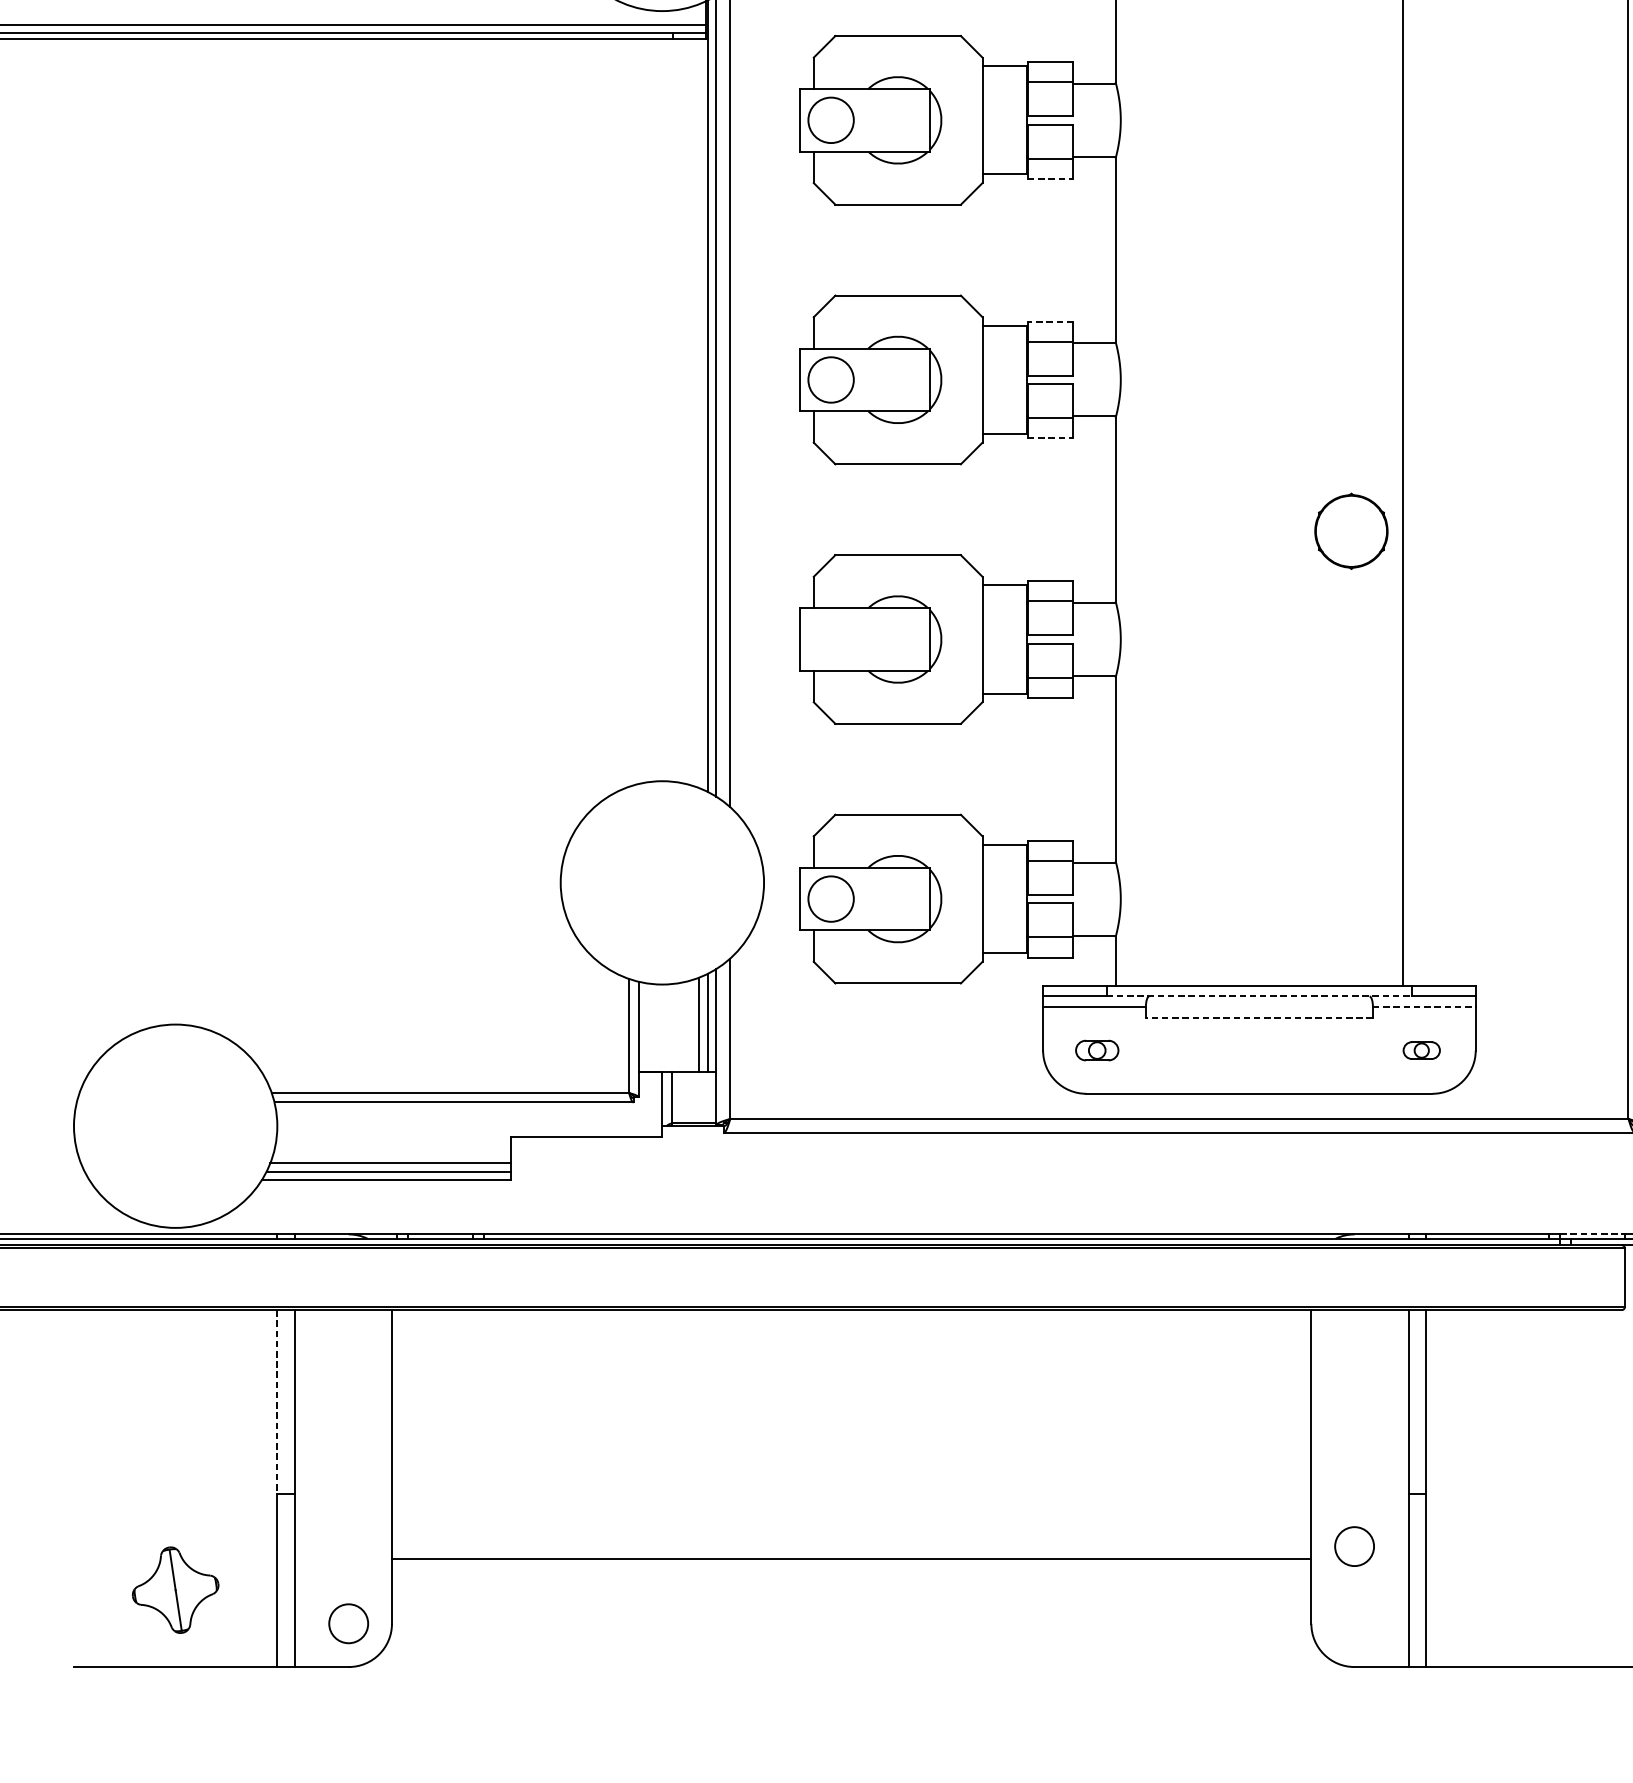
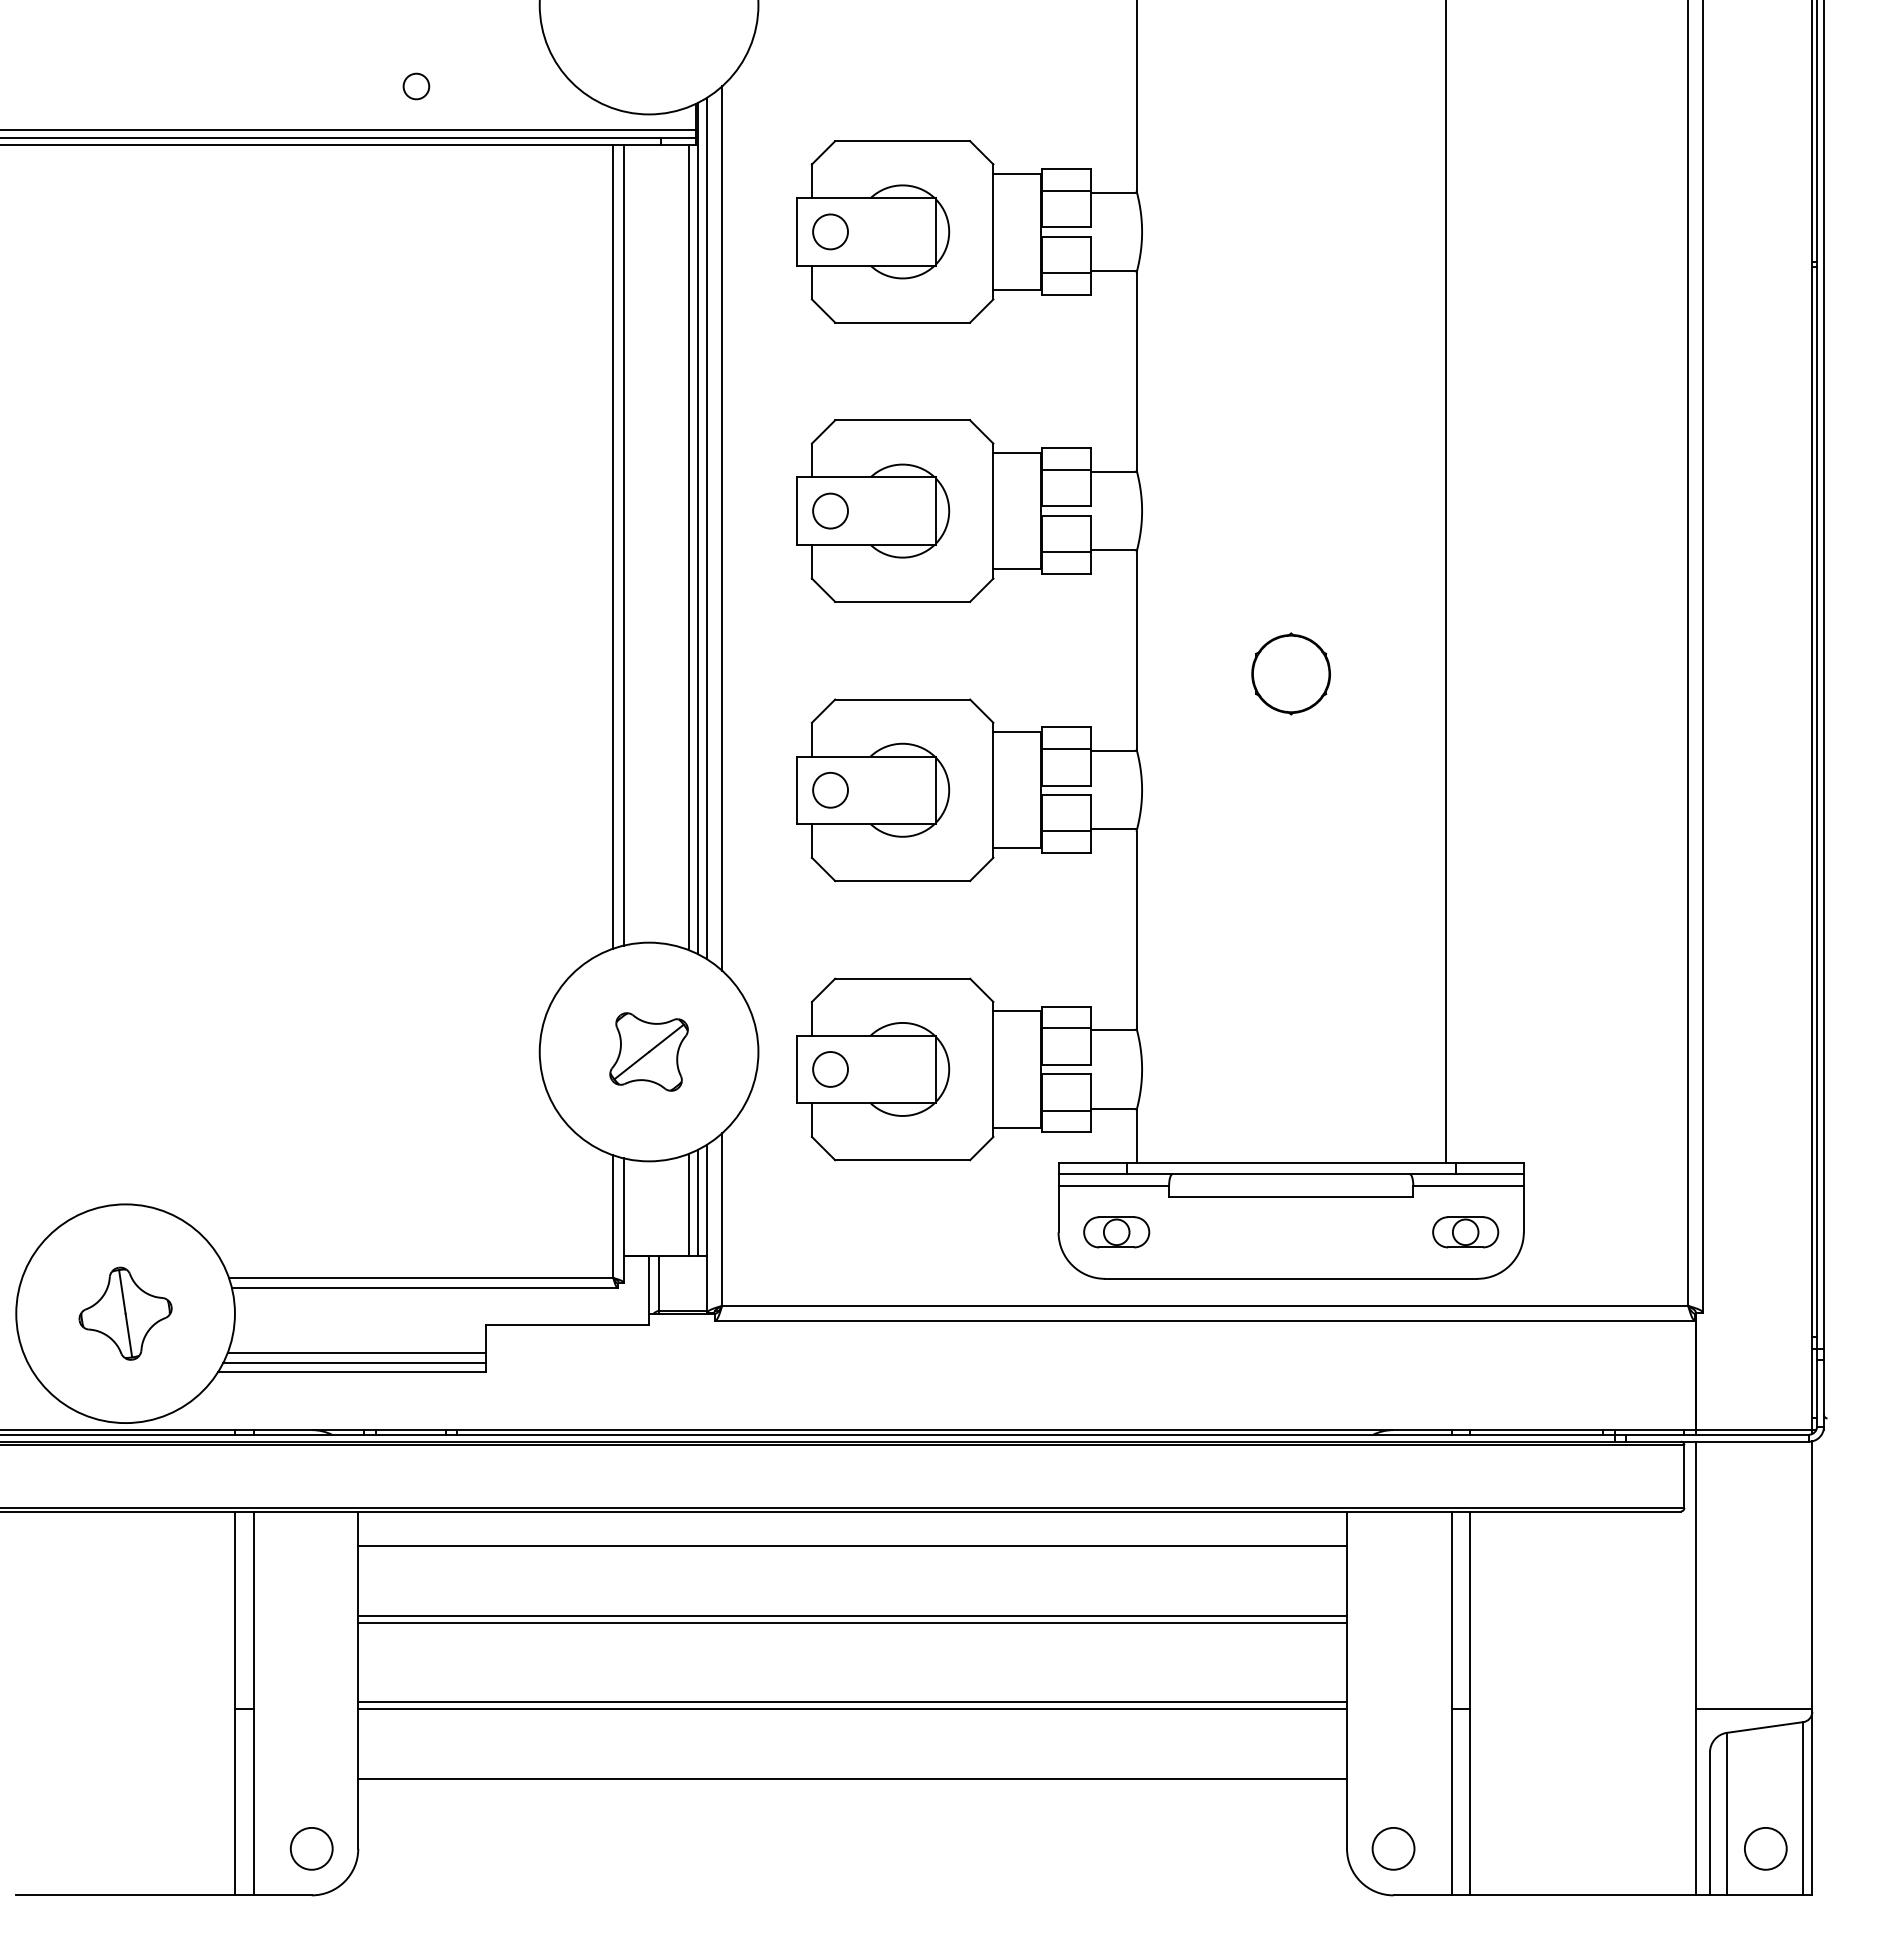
circle: (831, 119) -> (830, 231), size x0.71
line: (1051, 178) -> (1067, 294), dashed -> solid
line: (1050, 321) -> (1066, 448), dashed -> solid
circle: (831, 379) -> (830, 510), size x0.71
line: (638, 410) -> (623, 544), added
line: (629, 412) -> (613, 546), added
line: (699, 413) -> (688, 547), added
line: (1051, 437) -> (1067, 573), dashed -> solid
part: (1350, 530) -> (1290, 673), moved
circle: (831, 639) -> (830, 790), added
part: (661, 882) -> (648, 1051), added
circle: (831, 899) -> (830, 1069), size x0.71
line: (1259, 996) -> (1291, 1174), dashed -> solid
line: (1425, 1006) -> (1469, 1185), dashed -> solid
line: (1258, 1018) -> (1290, 1197), dashed -> solid
part: (1096, 1050) -> (1116, 1232), size x1.43
part: (1421, 1050) -> (1465, 1232), size x1.67
line: (1592, 1234) -> (1649, 1430), dashed -> solid
line: (851, 1342) -> (852, 1546), added
line: (276, 1402) -> (234, 1610), dashed -> solid
line: (851, 1407) -> (852, 1616), added
line: (851, 1414) -> (852, 1623), added
line: (851, 1487) -> (852, 1702), added
line: (851, 1494) -> (852, 1709), added
circle: (1354, 1546) -> (1393, 1848), moved
part: (175, 1589) -> (125, 1313), moved

